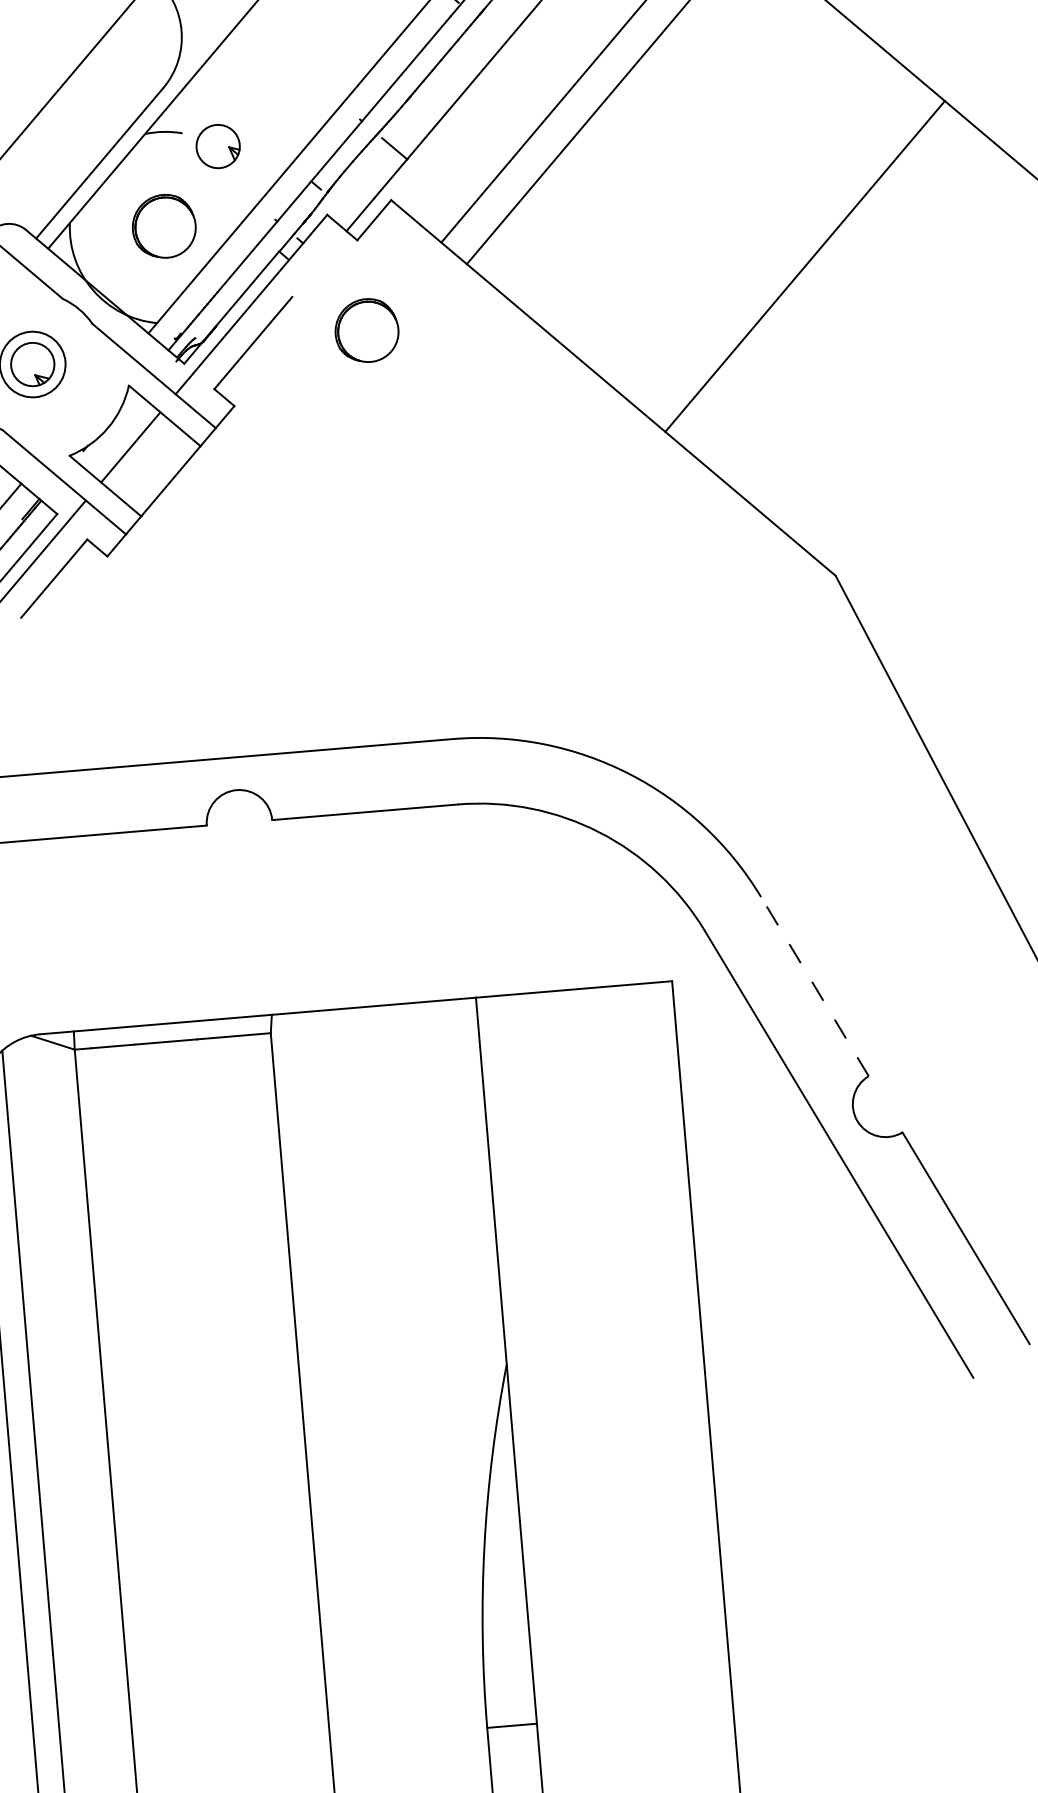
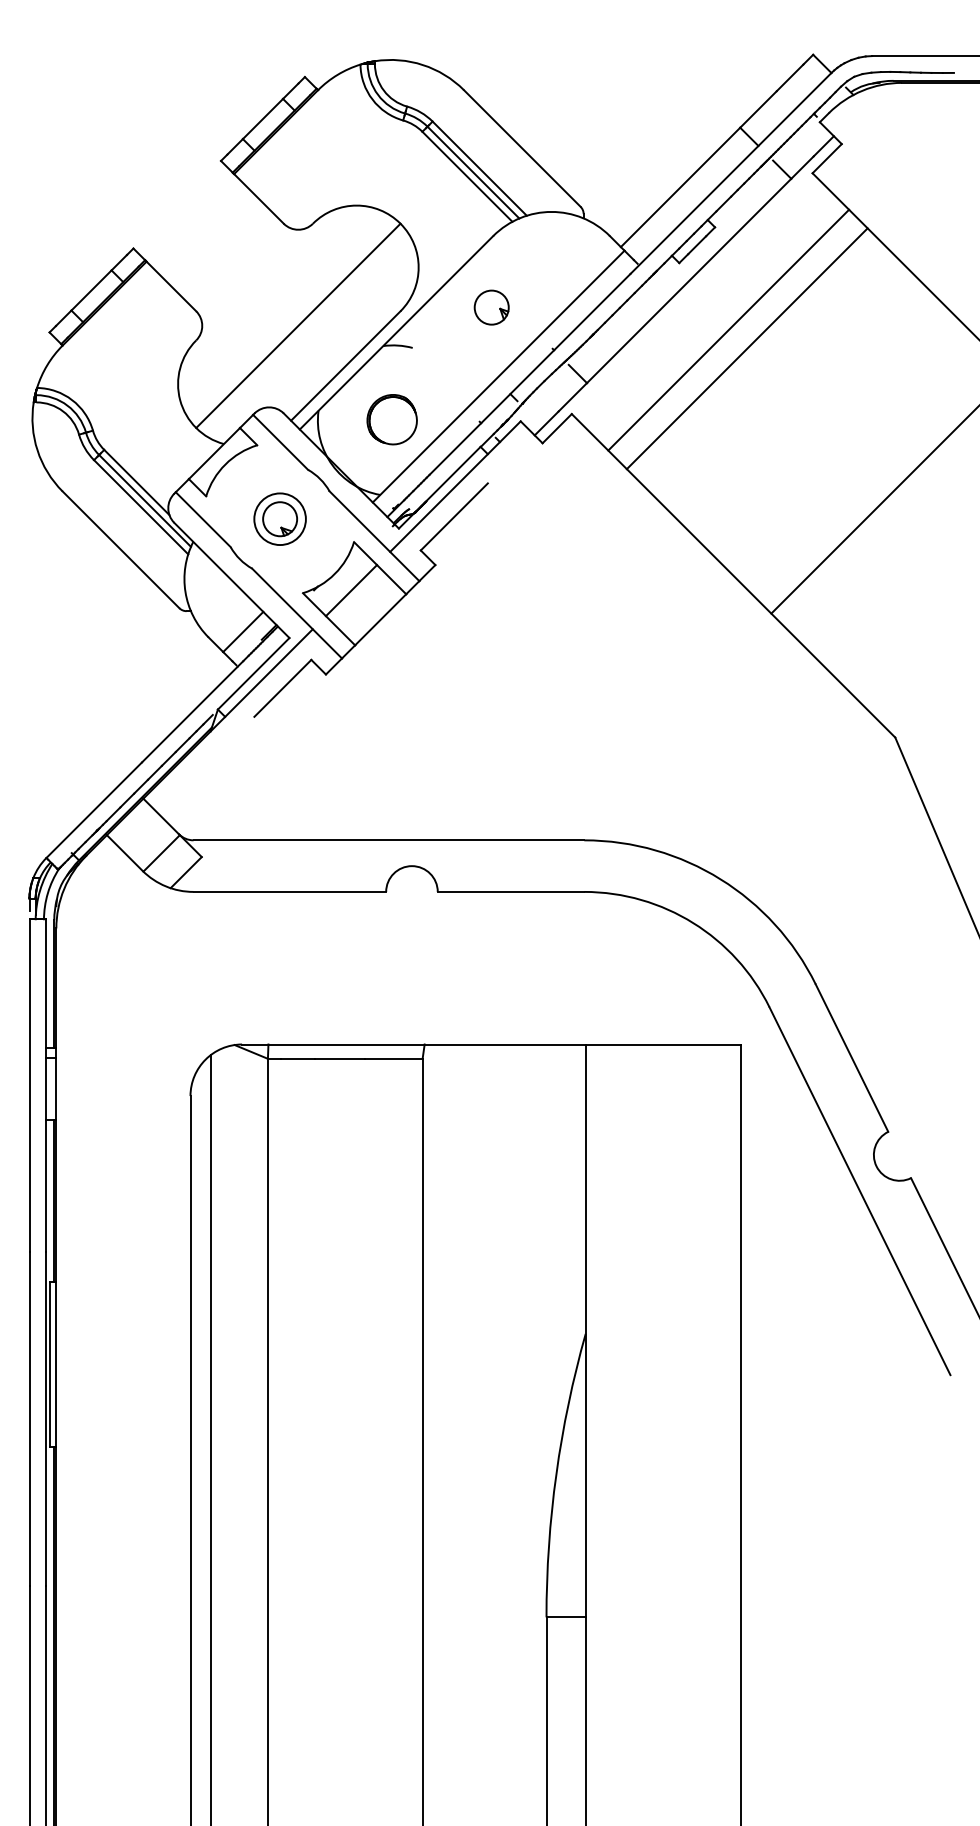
part: (217, 146) -> (491, 307), moved
part: (366, 330) -> (543, 514), removed
line: (814, 985) -> (851, 1057), dashed -> solid

